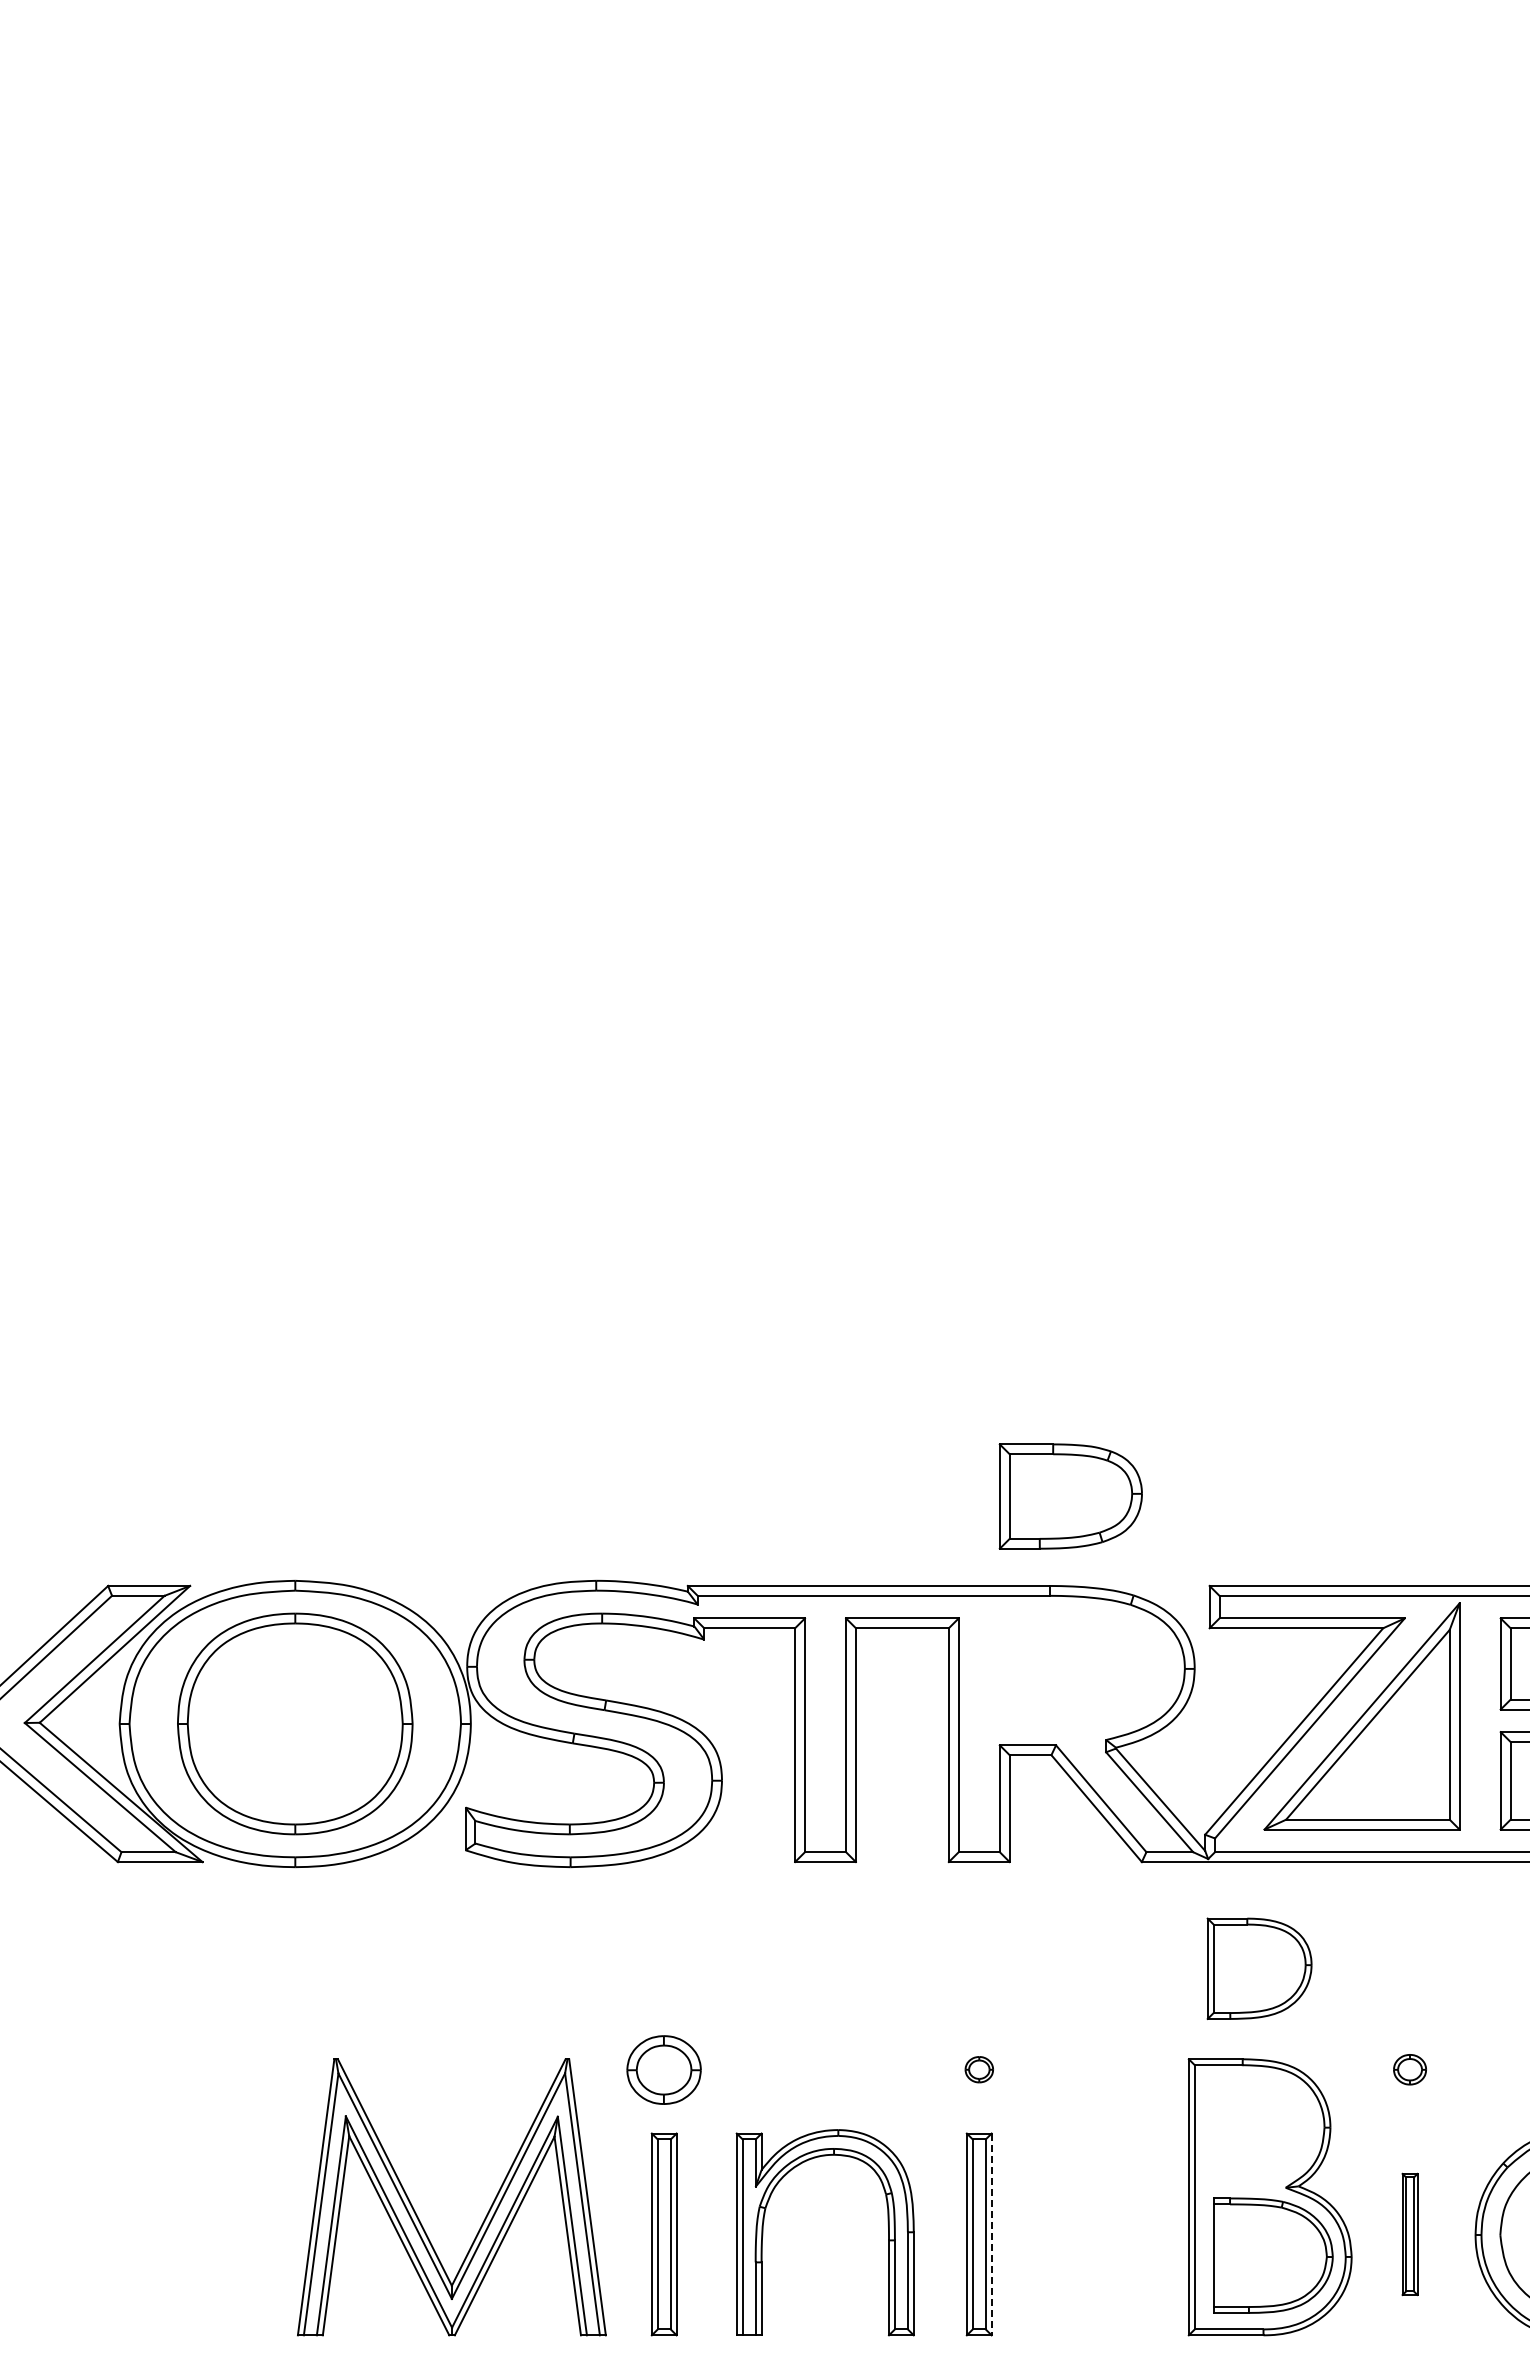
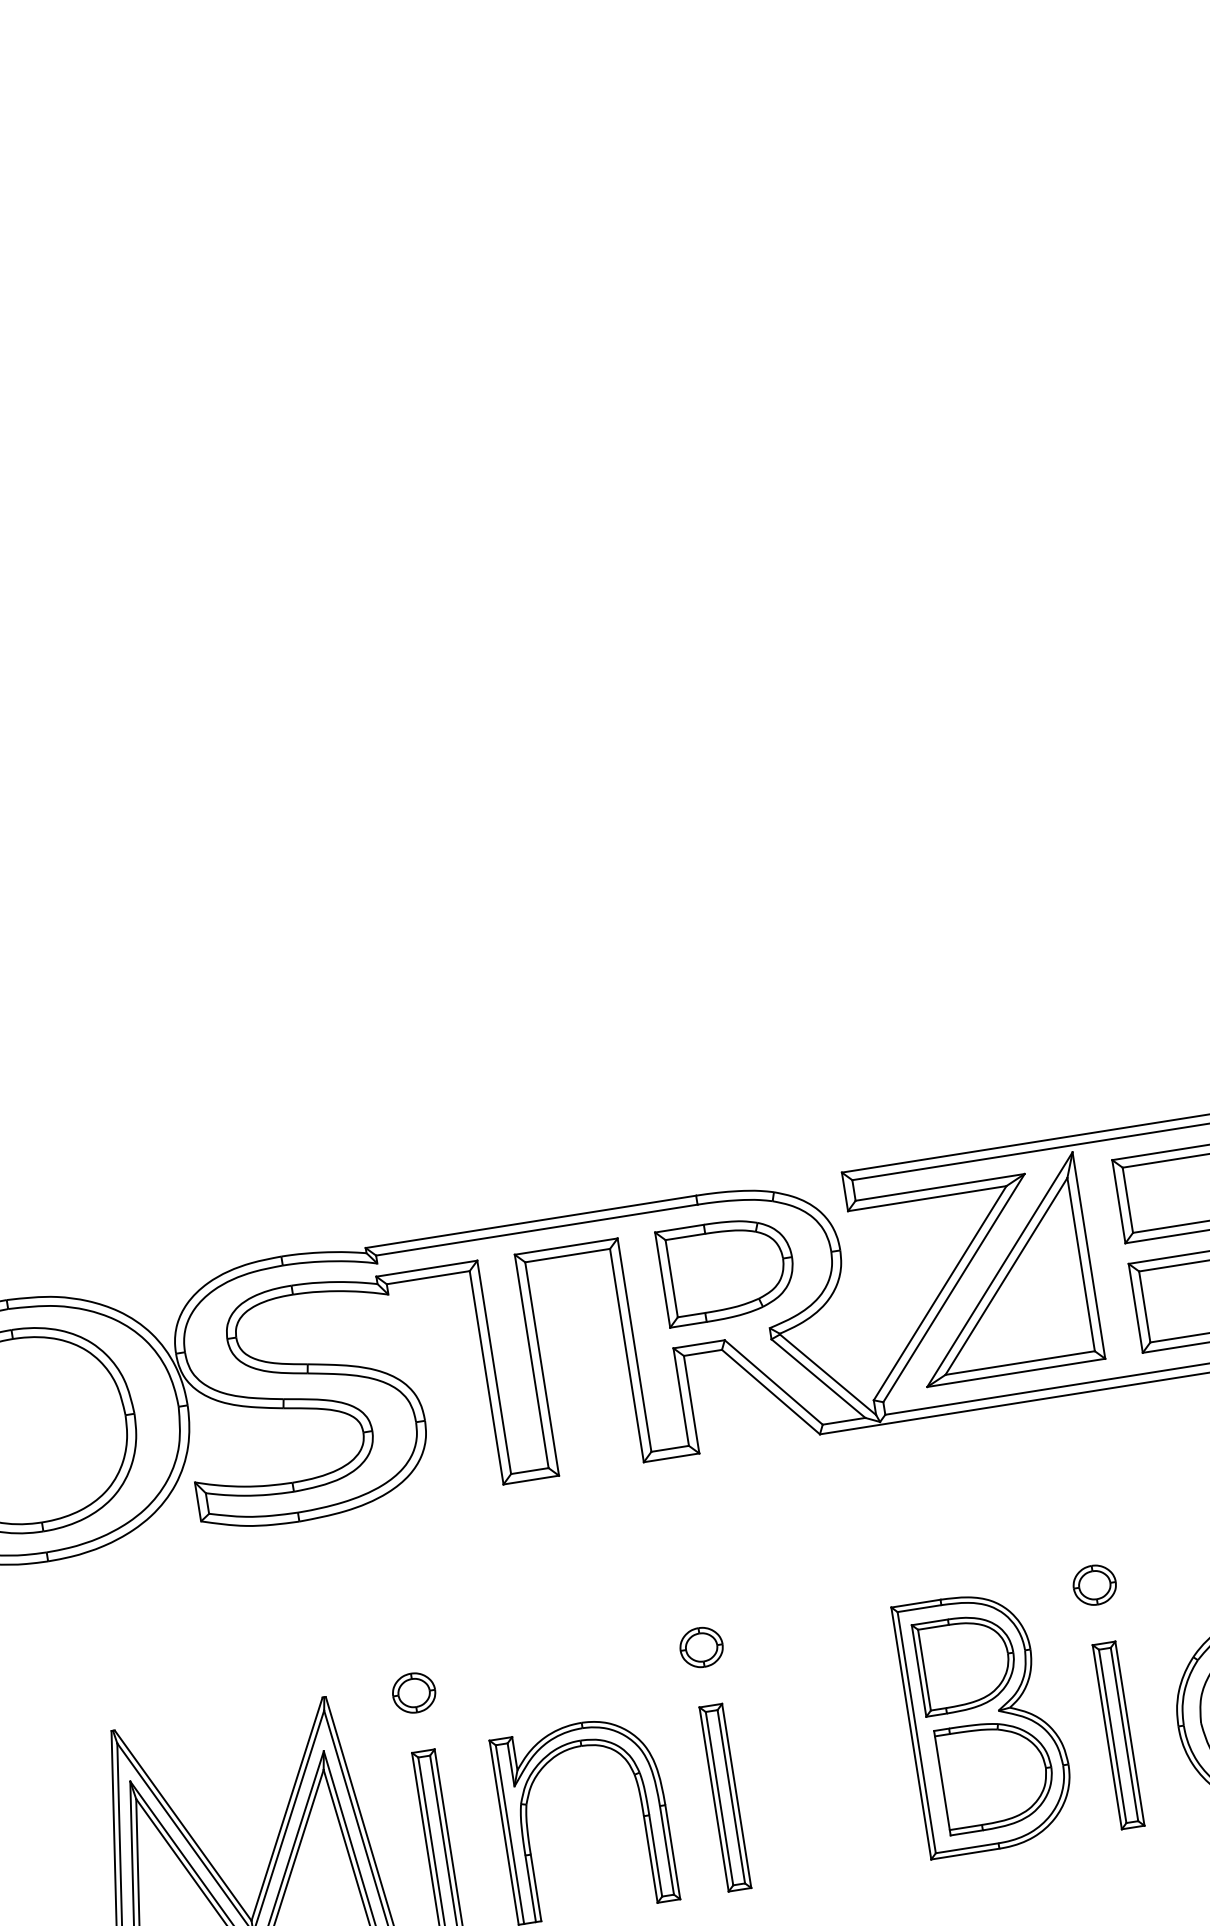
part: (1070, 1496) -> (727, 1269), moved
part: (1259, 1968) -> (966, 1663), moved
part: (664, 2069) -> (414, 1692), size x0.62
part: (979, 2069) -> (701, 1647), size x1.67
part: (1409, 2069) -> (1094, 1584), size x1.43
line: (991, 2234) -> (736, 1795), dashed -> solid
part: (1409, 2234) -> (1118, 1735), size x1.67

